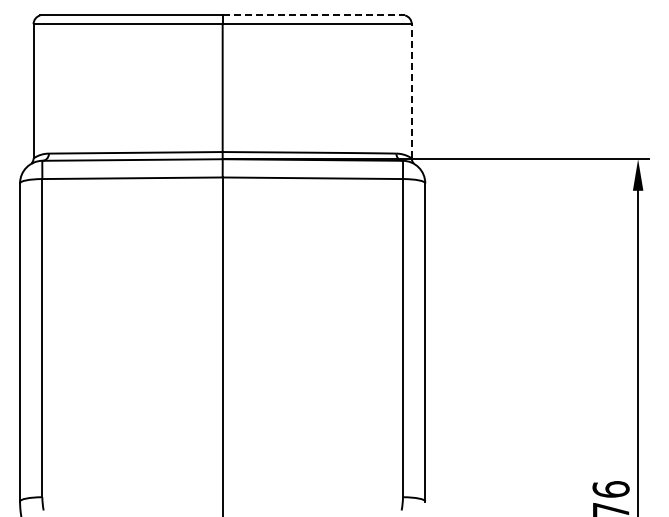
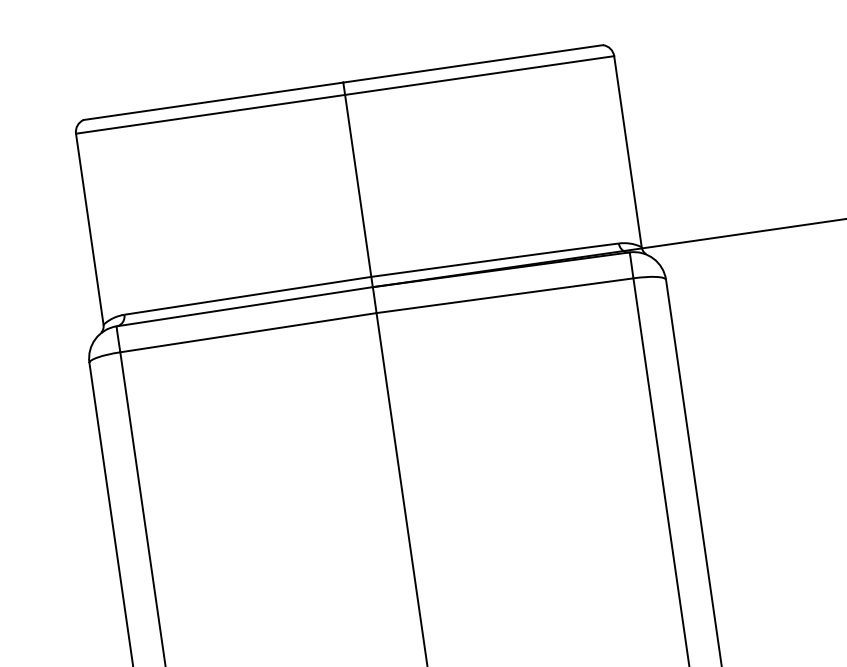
line: (314, 15) -> (474, 63), dashed -> solid
line: (411, 90) -> (627, 150), dashed -> solid

